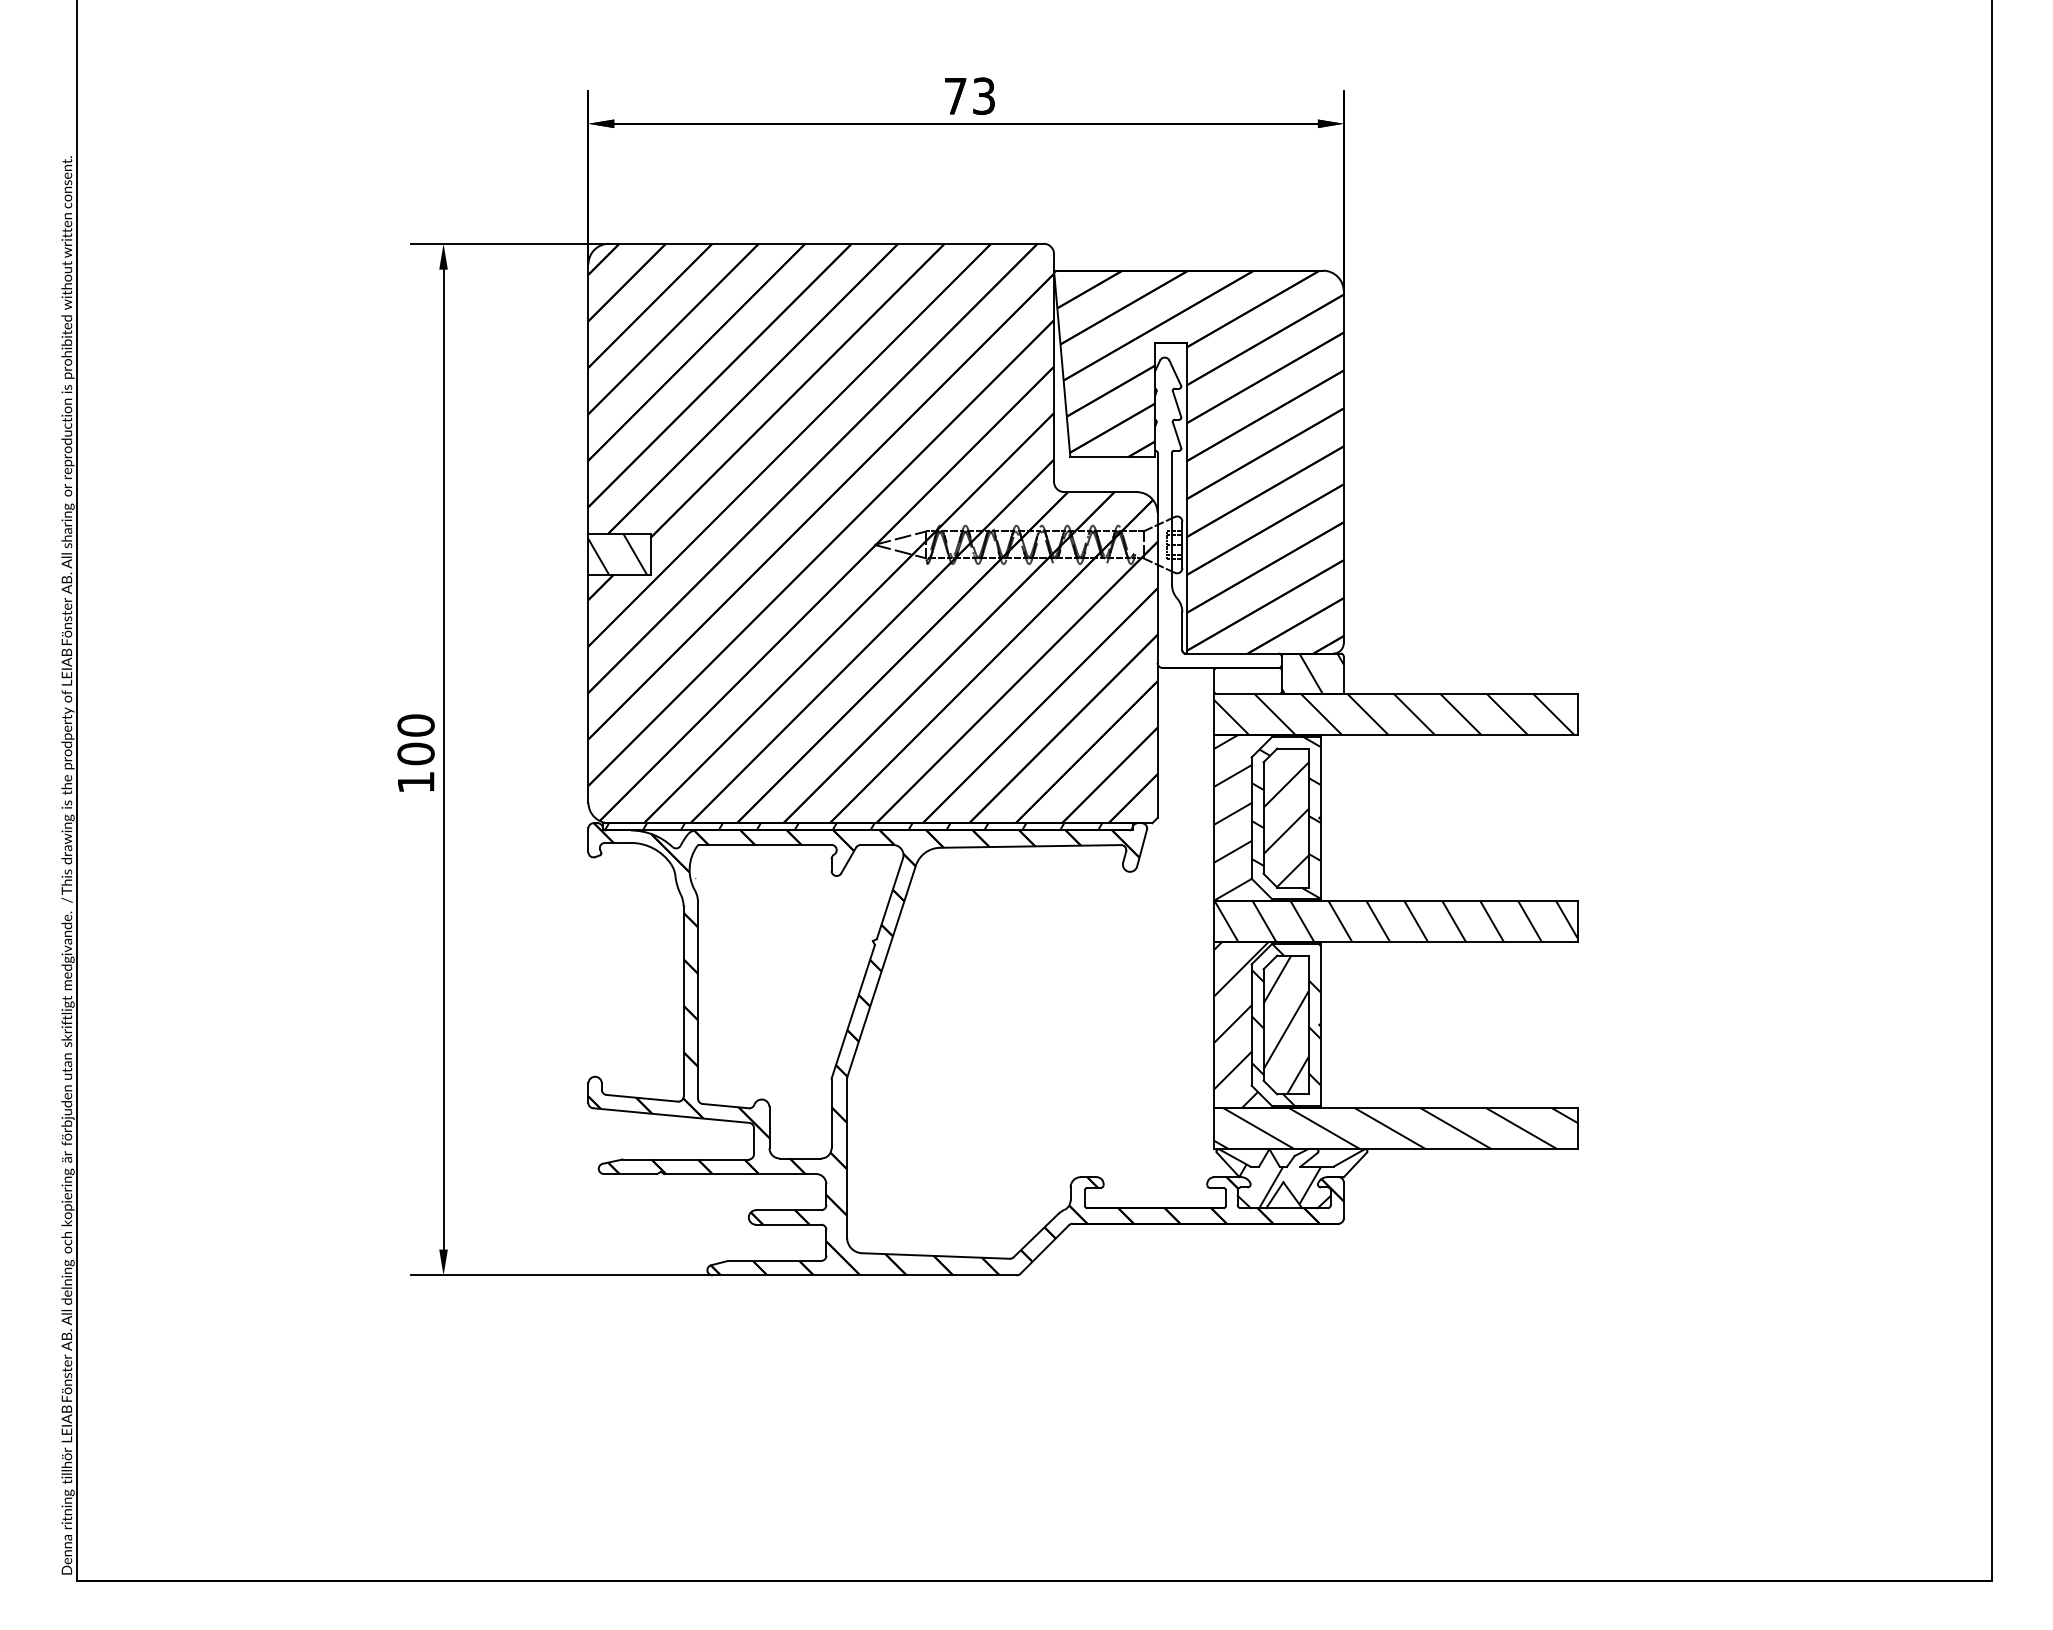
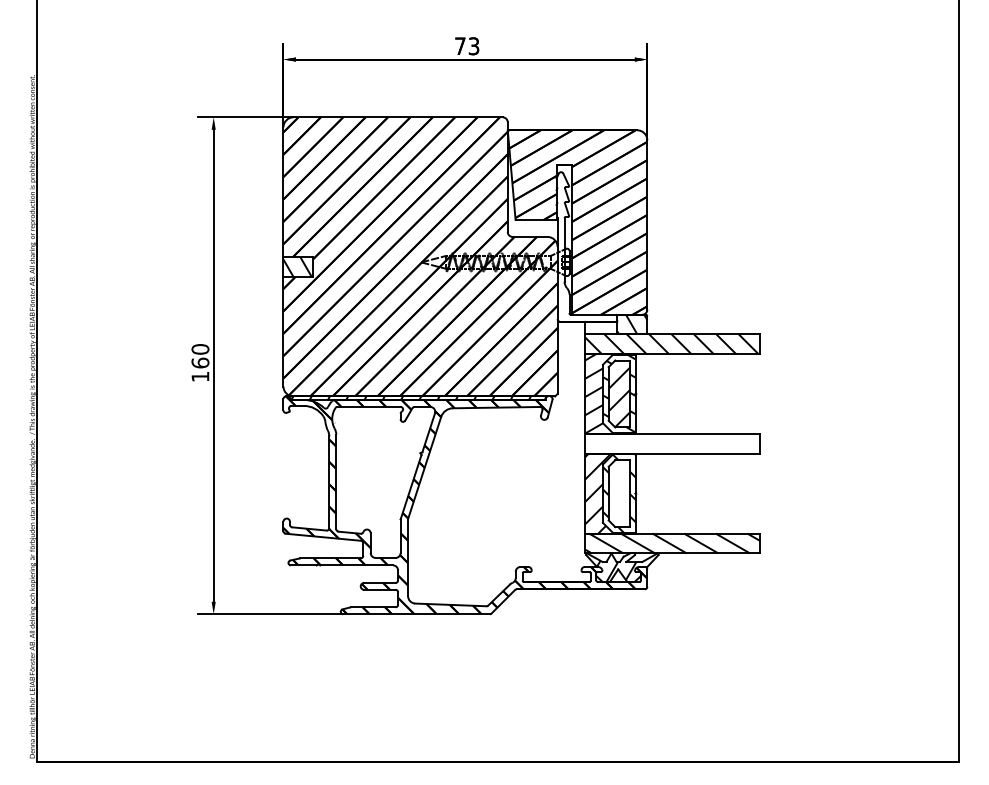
text: (416, 752) -> (200, 362), 100 -> 160
hatch: (1396, 920) -> (672, 443), removed
hatch: (1286, 1024) -> (619, 493), removed

